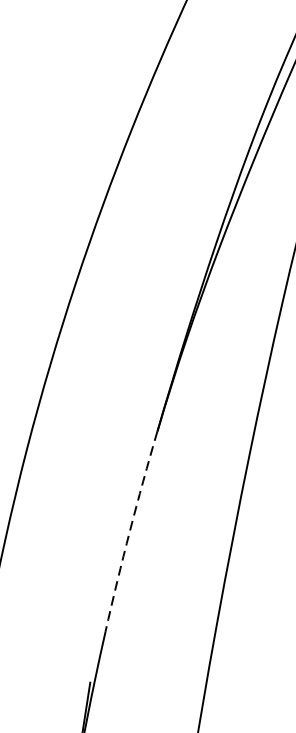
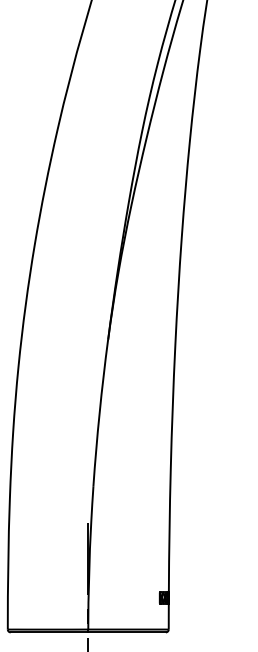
arc: (129, 530) -> (99, 412), dashed -> solid

